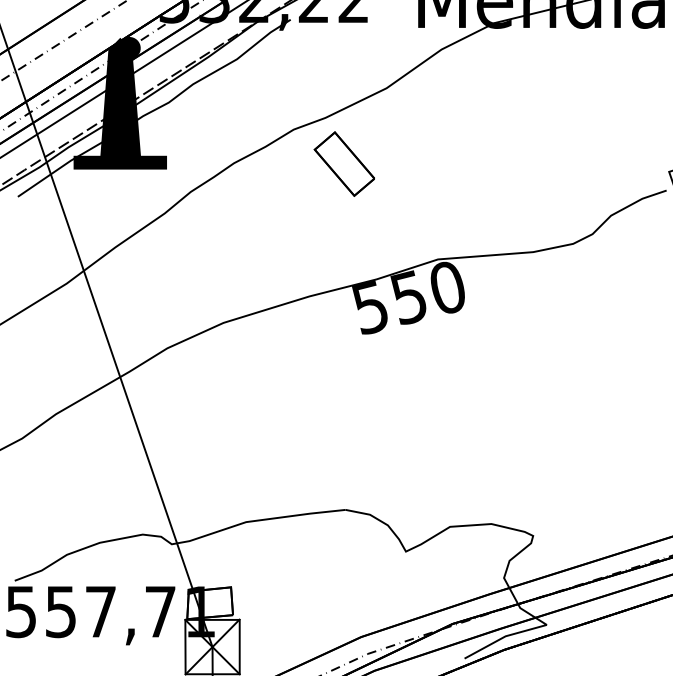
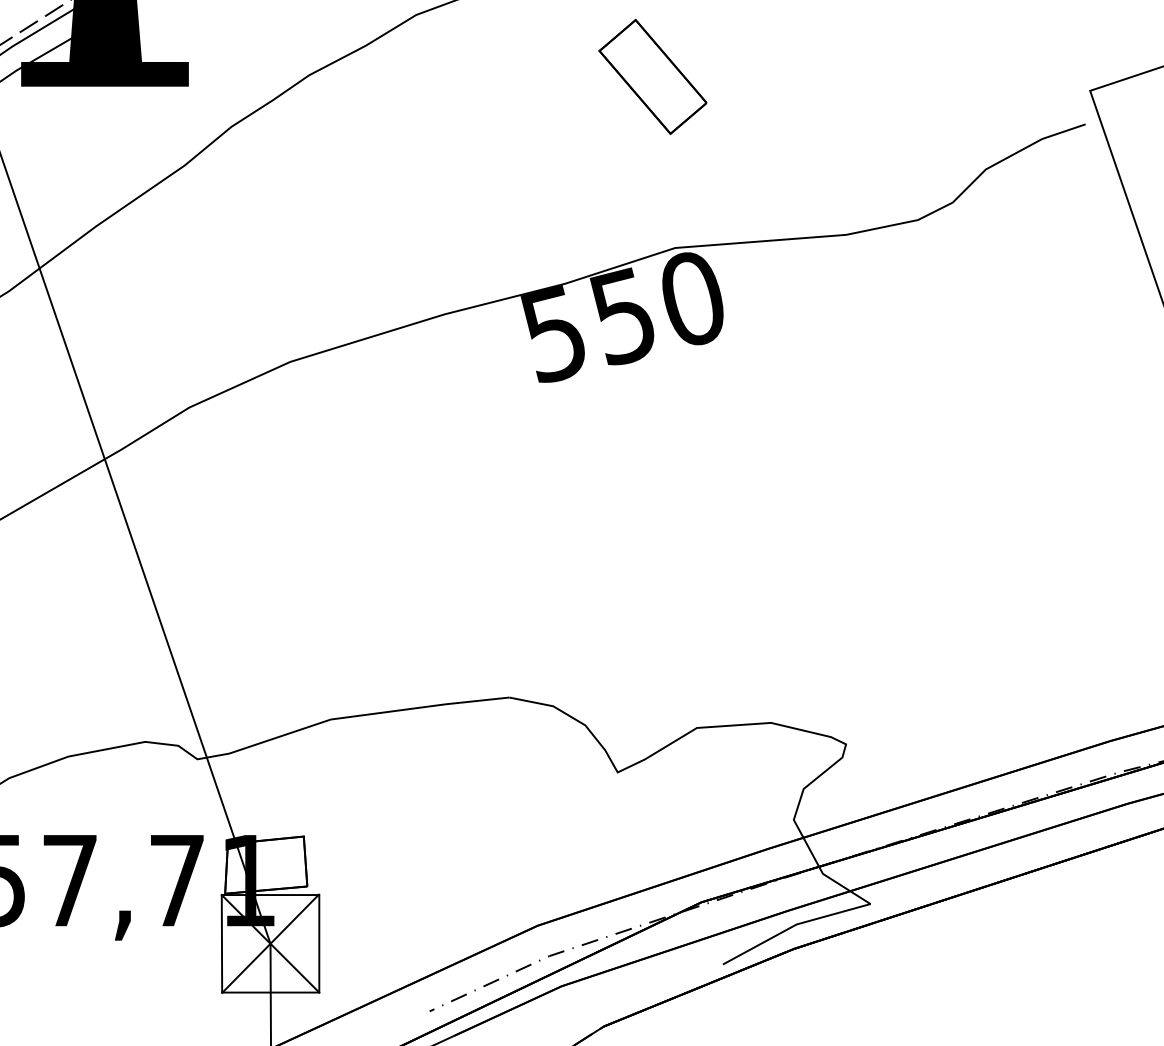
part: (343, 163) -> (650, 75), moved

